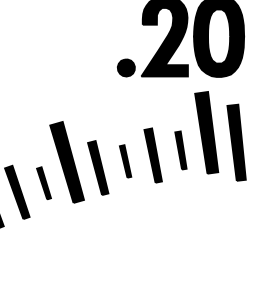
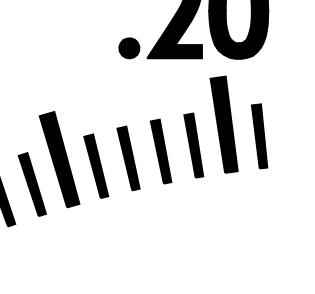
part: (236, 142) -> (259, 136), size x0.71
part: (180, 150) -> (193, 145), size x1.43
part: (125, 161) -> (128, 158), size x1.67
part: (43, 182) -> (31, 183), size x1.67

